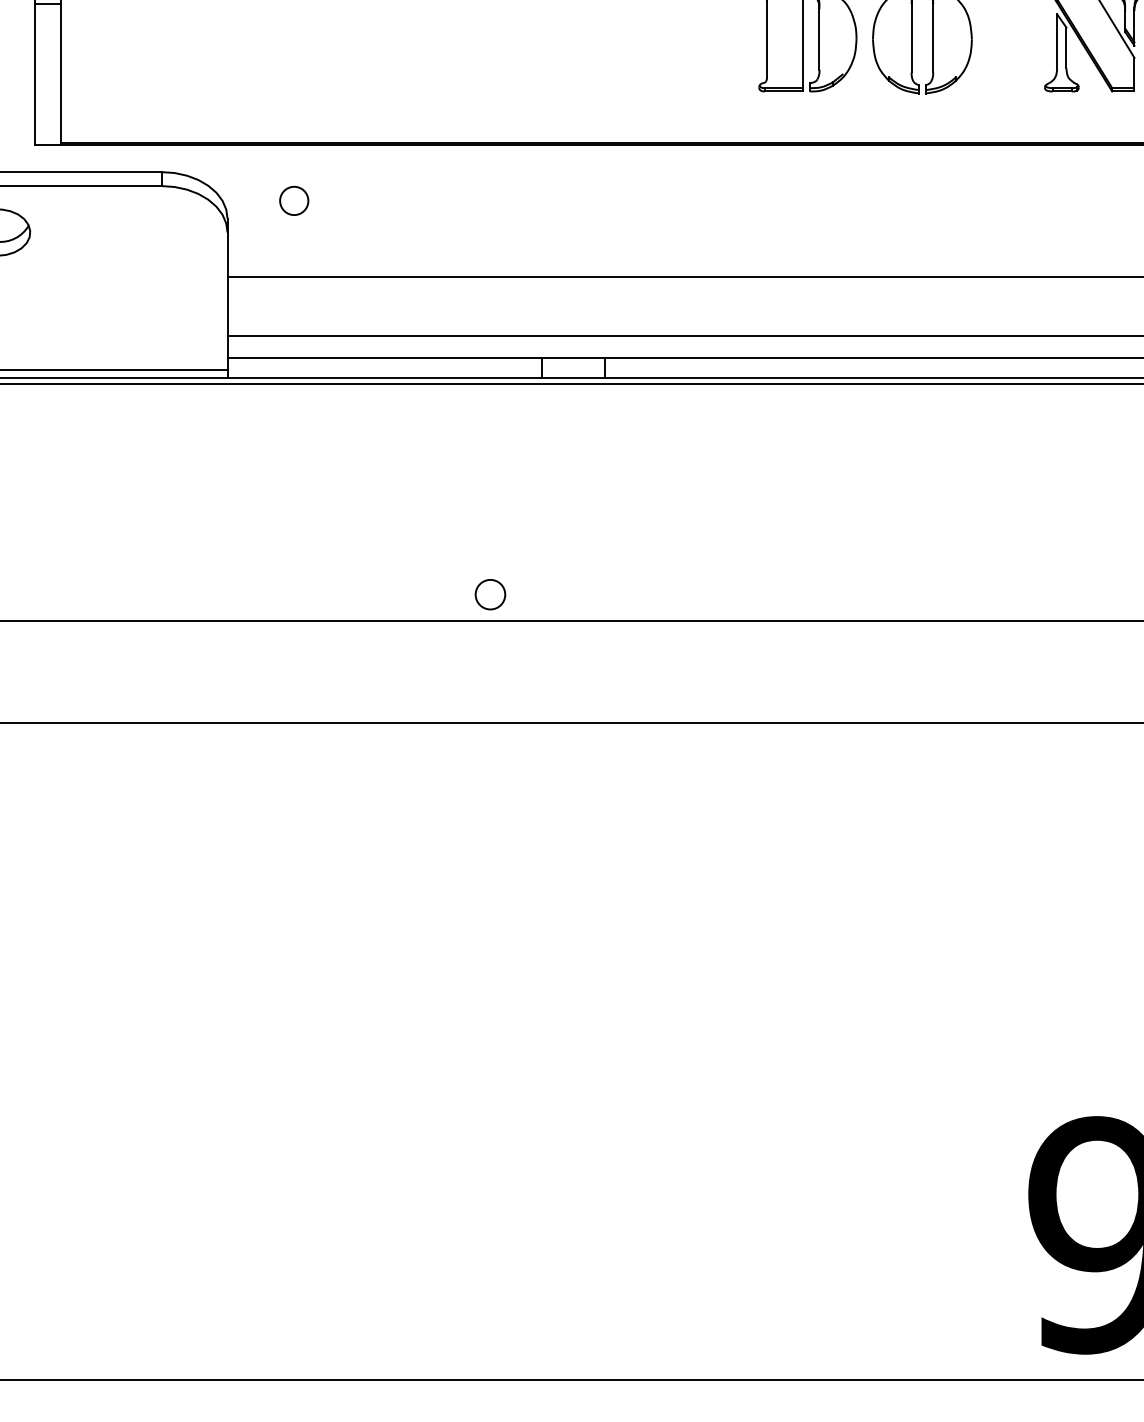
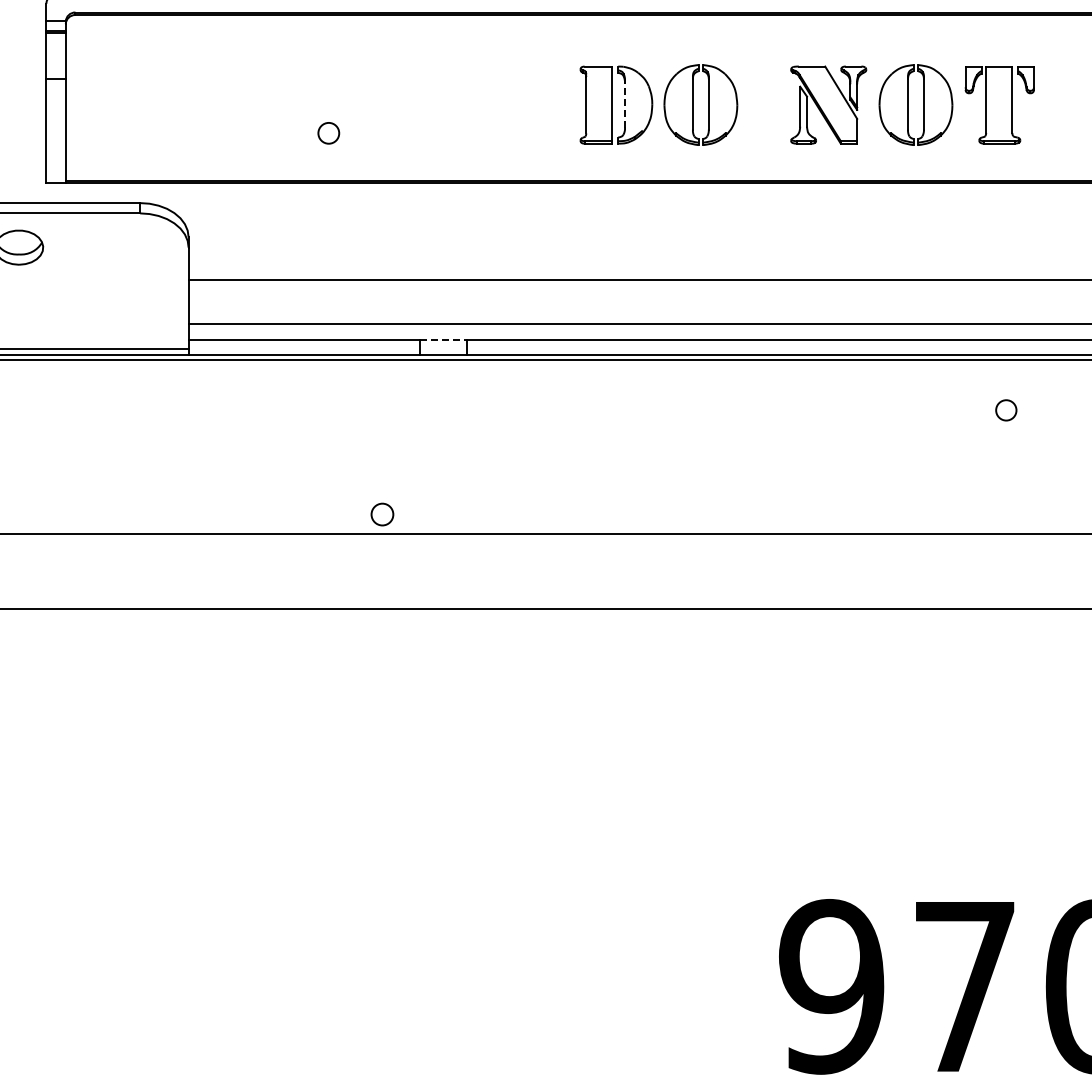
line: (818, 38) -> (624, 104), solid -> dashed
circle: (293, 201) -> (328, 133), moved
line: (573, 358) -> (443, 340), solid -> dashed

